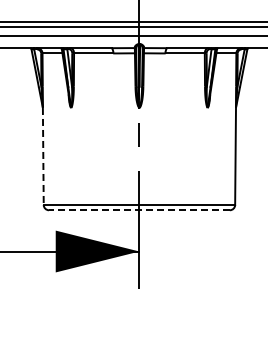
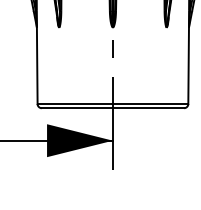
line: (43, 156) -> (37, 65), dashed -> solid
line: (138, 210) -> (112, 108), dashed -> solid

